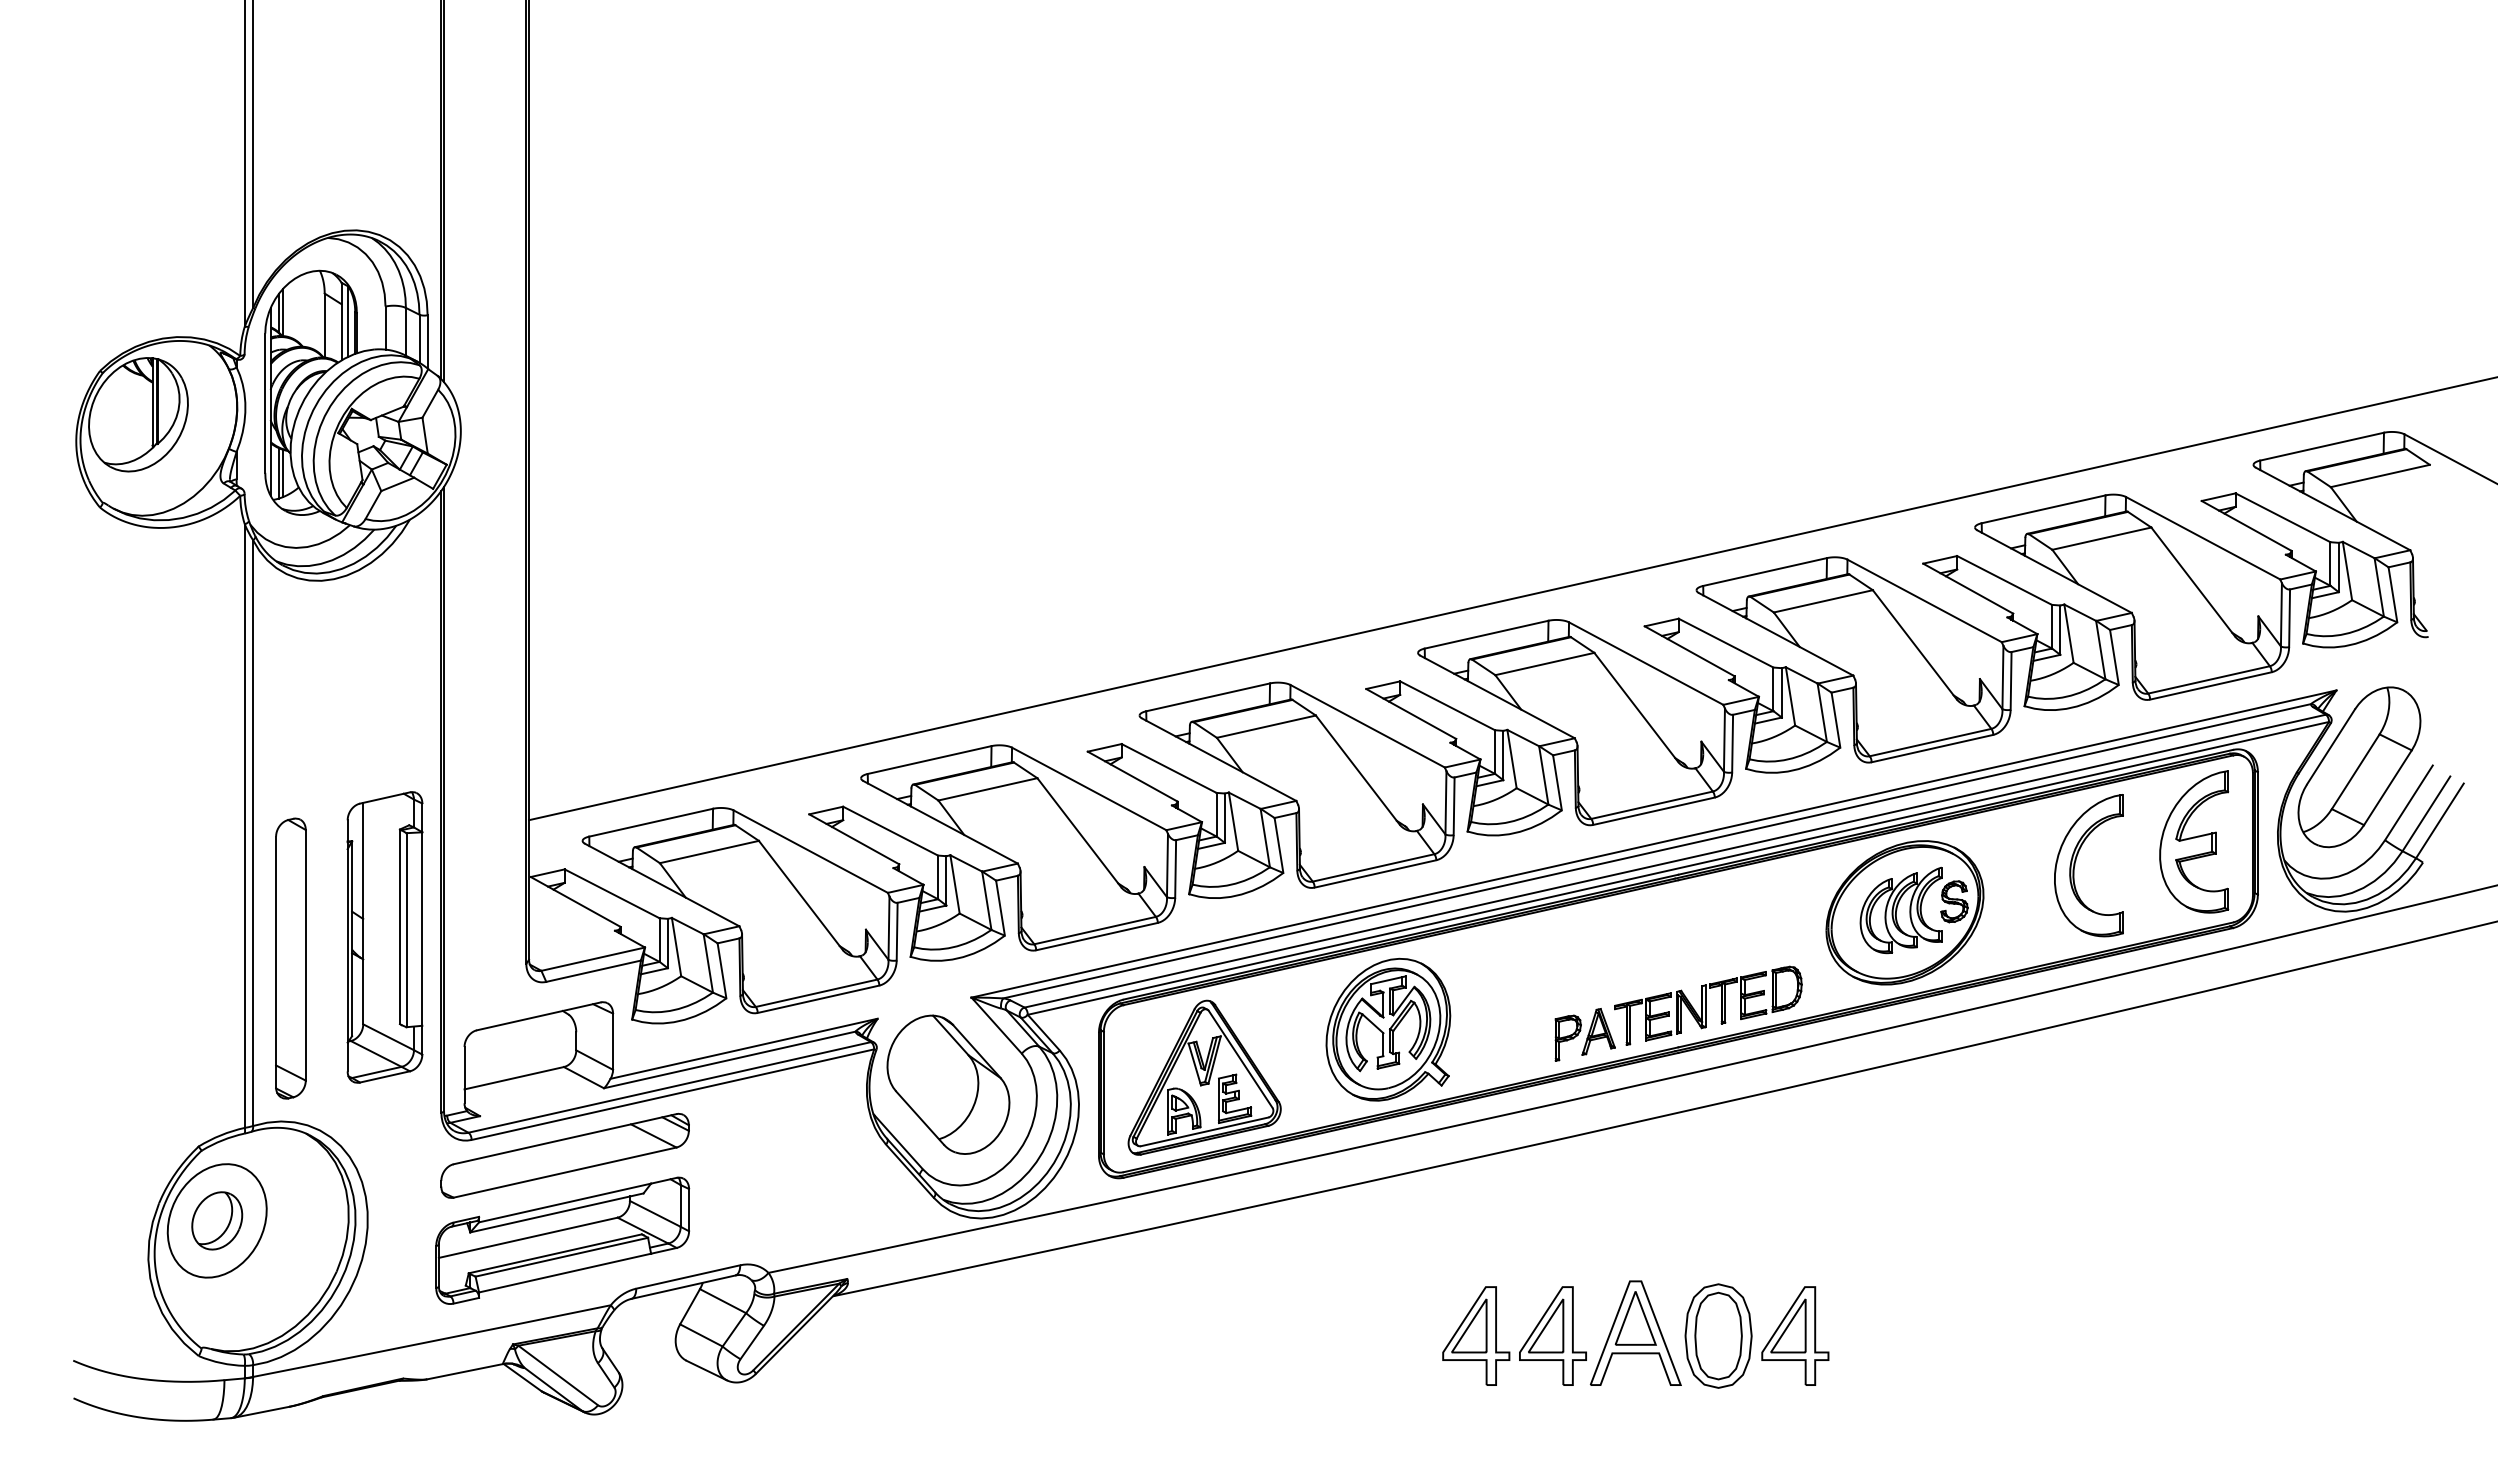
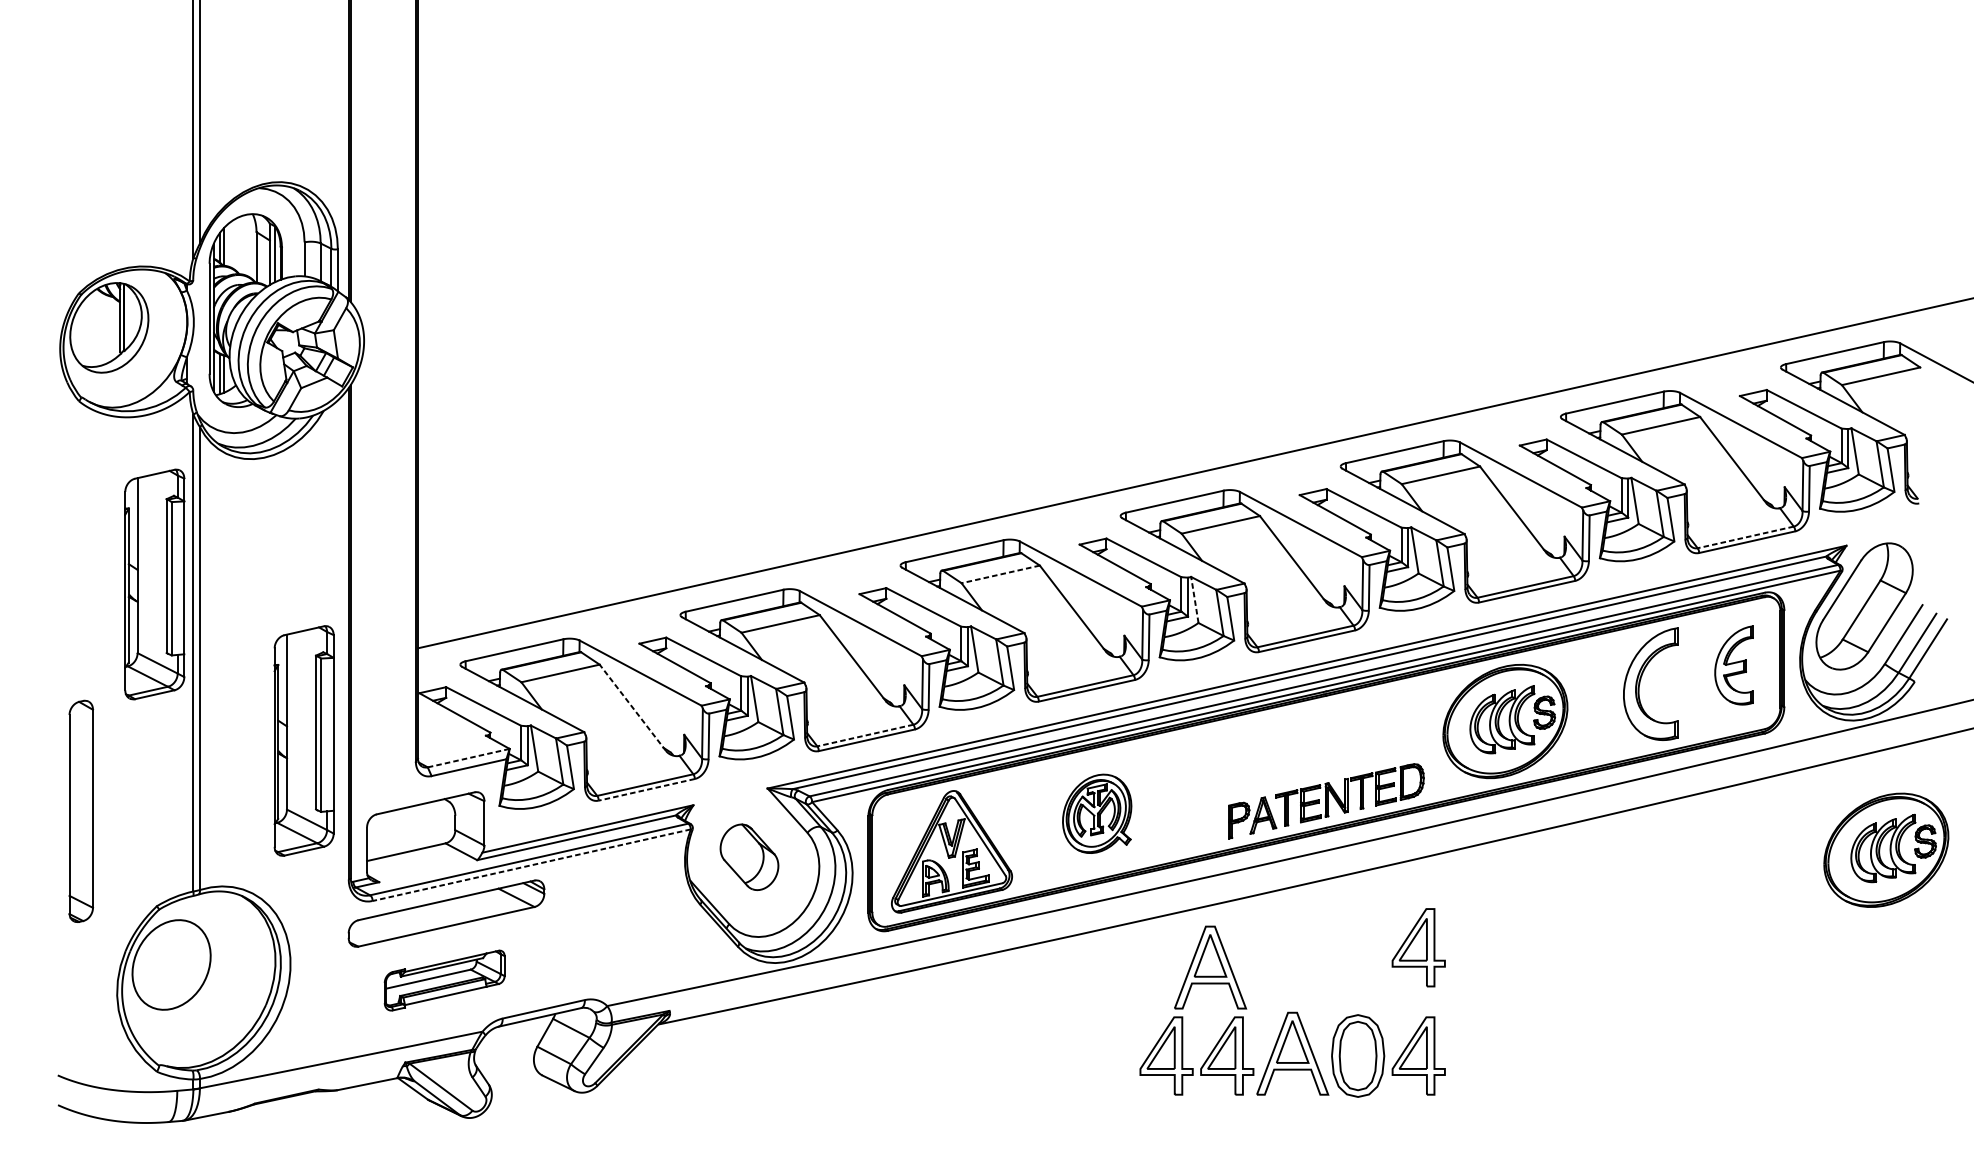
line: (2208, 680) -> (1745, 537), solid -> dashed
line: (1266, 726) -> (1000, 574), solid -> dashed
part: (195, 739) -> (154, 584), added
line: (1511, 758) -> (1194, 599), solid -> dashed
part: (2194, 841) -> (1734, 665), size x0.7
line: (800, 895) -> (632, 707), solid -> dashed
line: (1094, 930) -> (864, 735), solid -> dashed
part: (290, 958) -> (80, 811), moved
line: (592, 959) -> (468, 758), solid -> dashed
line: (818, 999) -> (646, 790), solid -> dashed
part: (1388, 1029) -> (1097, 813), size x0.7
part: (2386, 1075) -> (1885, 850), added
part: (948, 1084) -> (749, 857), size x0.6
line: (672, 1094) -> (531, 865), solid -> dashed
part: (1795, 1198) -> (1418, 947), added
part: (217, 1220) -> (171, 964), removed
part: (1531, 1223) -> (1210, 967), added
part: (562, 1240) -> (444, 980), size x0.6

